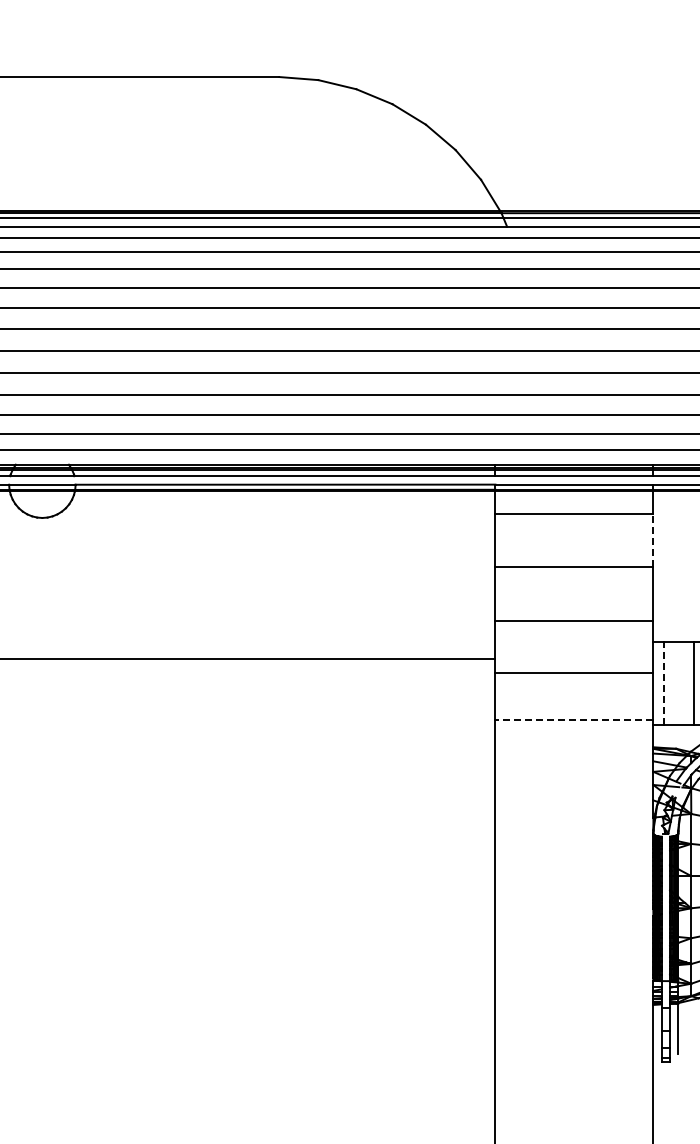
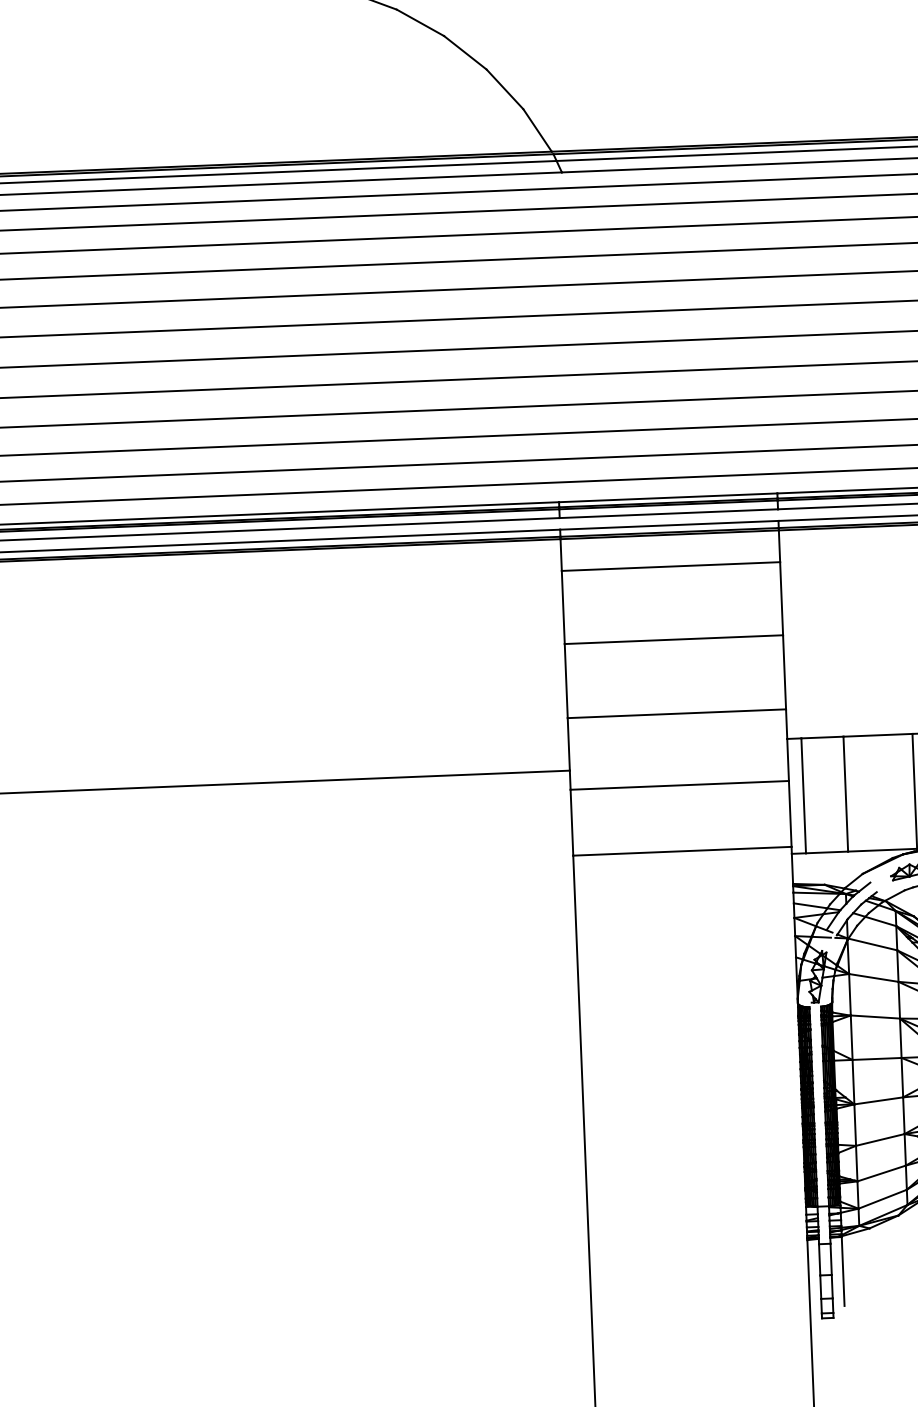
line: (653, 540) -> (781, 598), dashed -> solid
line: (663, 683) -> (803, 795), dashed -> solid
line: (574, 720) -> (682, 851), dashed -> solid

